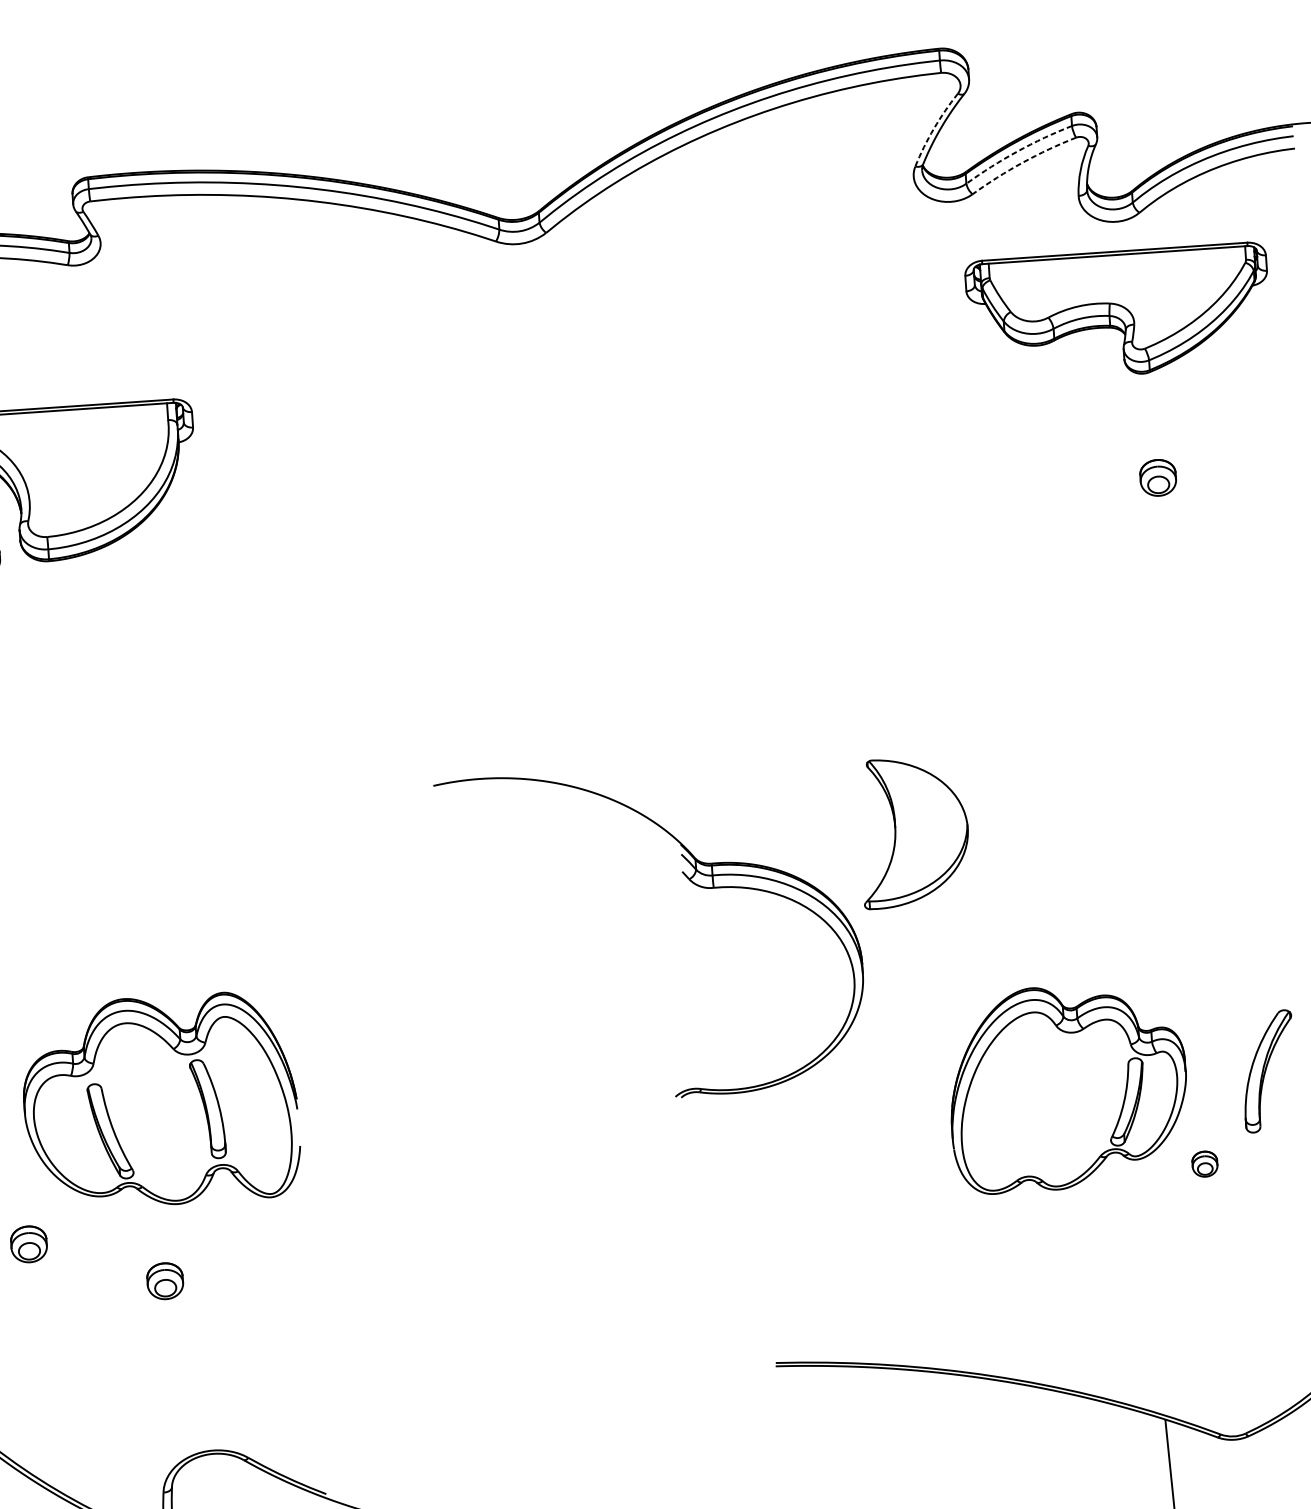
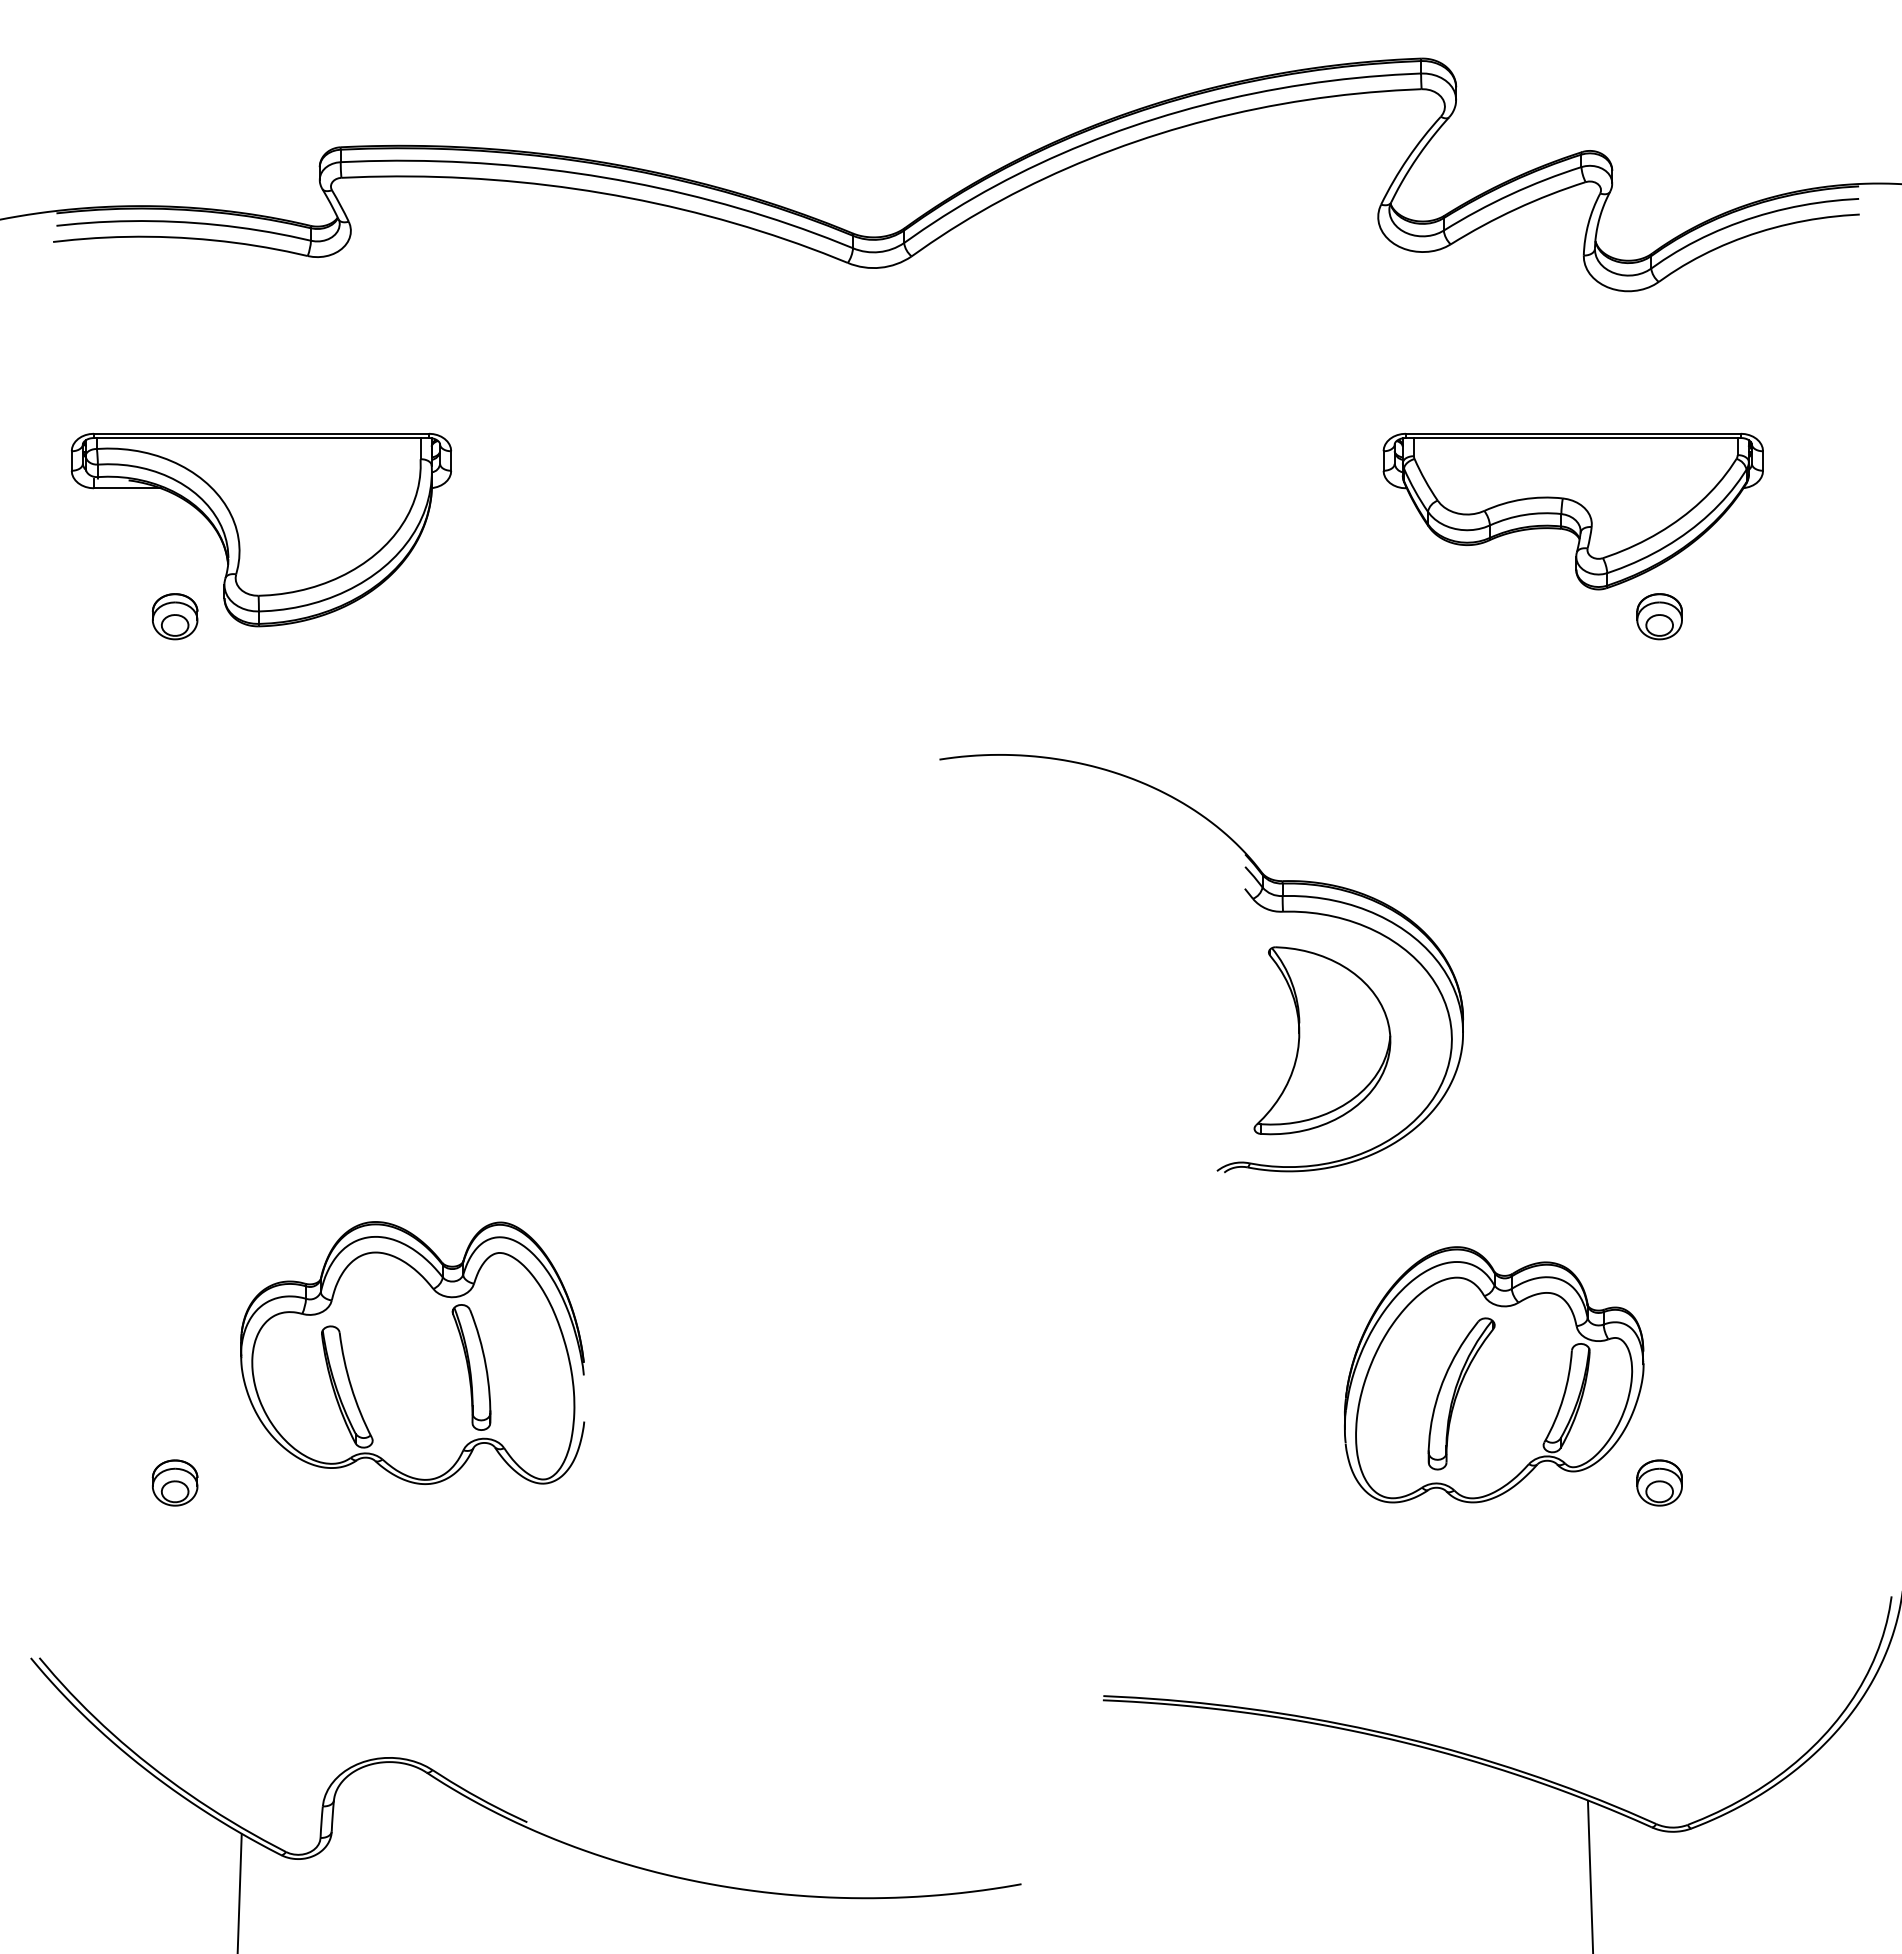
arc: (933, 128) -> (1407, 158), dashed -> solid
arc: (1017, 151) -> (1510, 194), dashed -> solid
arc: (1022, 163) -> (1516, 209), dashed -> solid
part: (1118, 313) -> (1572, 511), moved
part: (693, 884) -> (1258, 905), moved
part: (1268, 1071) -> (1461, 1393), moved
part: (160, 1100) -> (412, 1352), moved
part: (1204, 1163) -> (1659, 1482), size x1.43
part: (164, 1280) -> (342, 1540), removed

